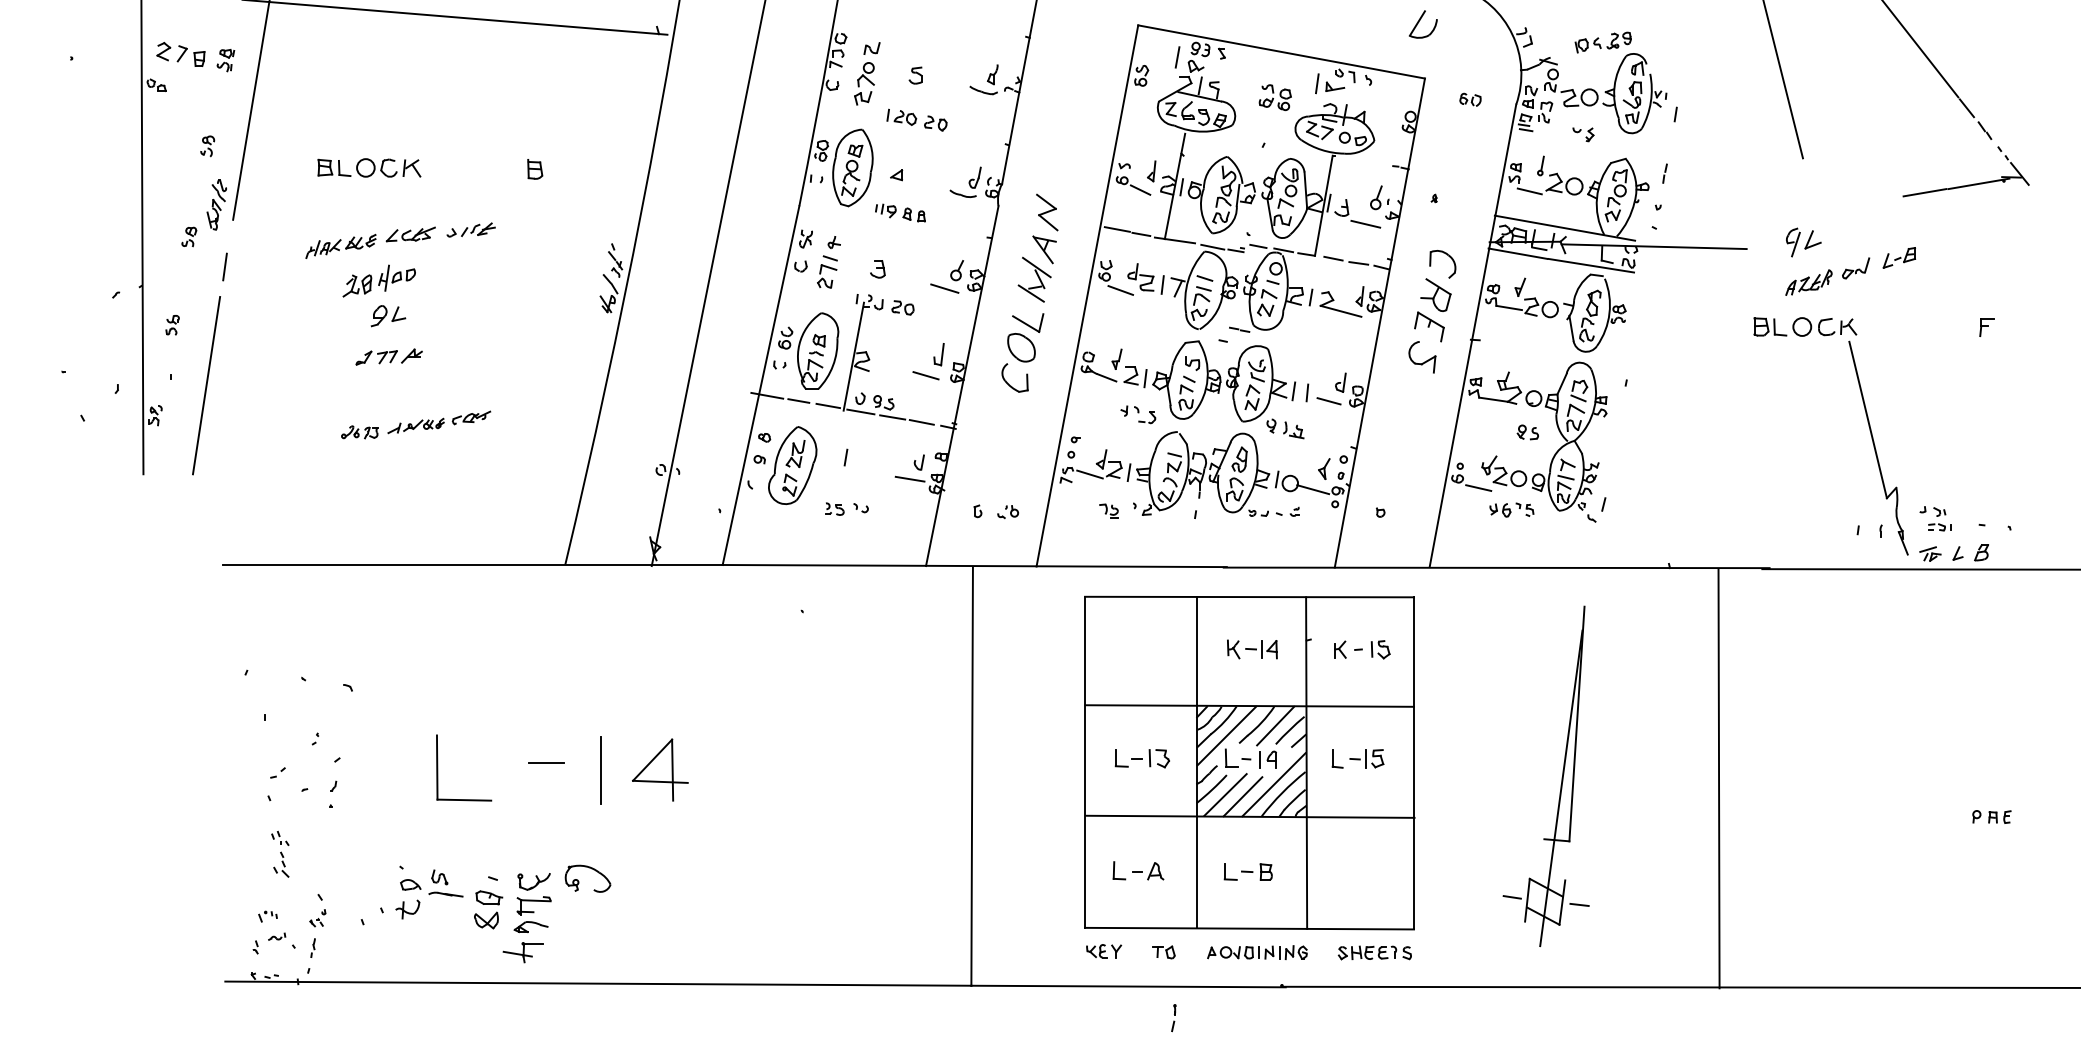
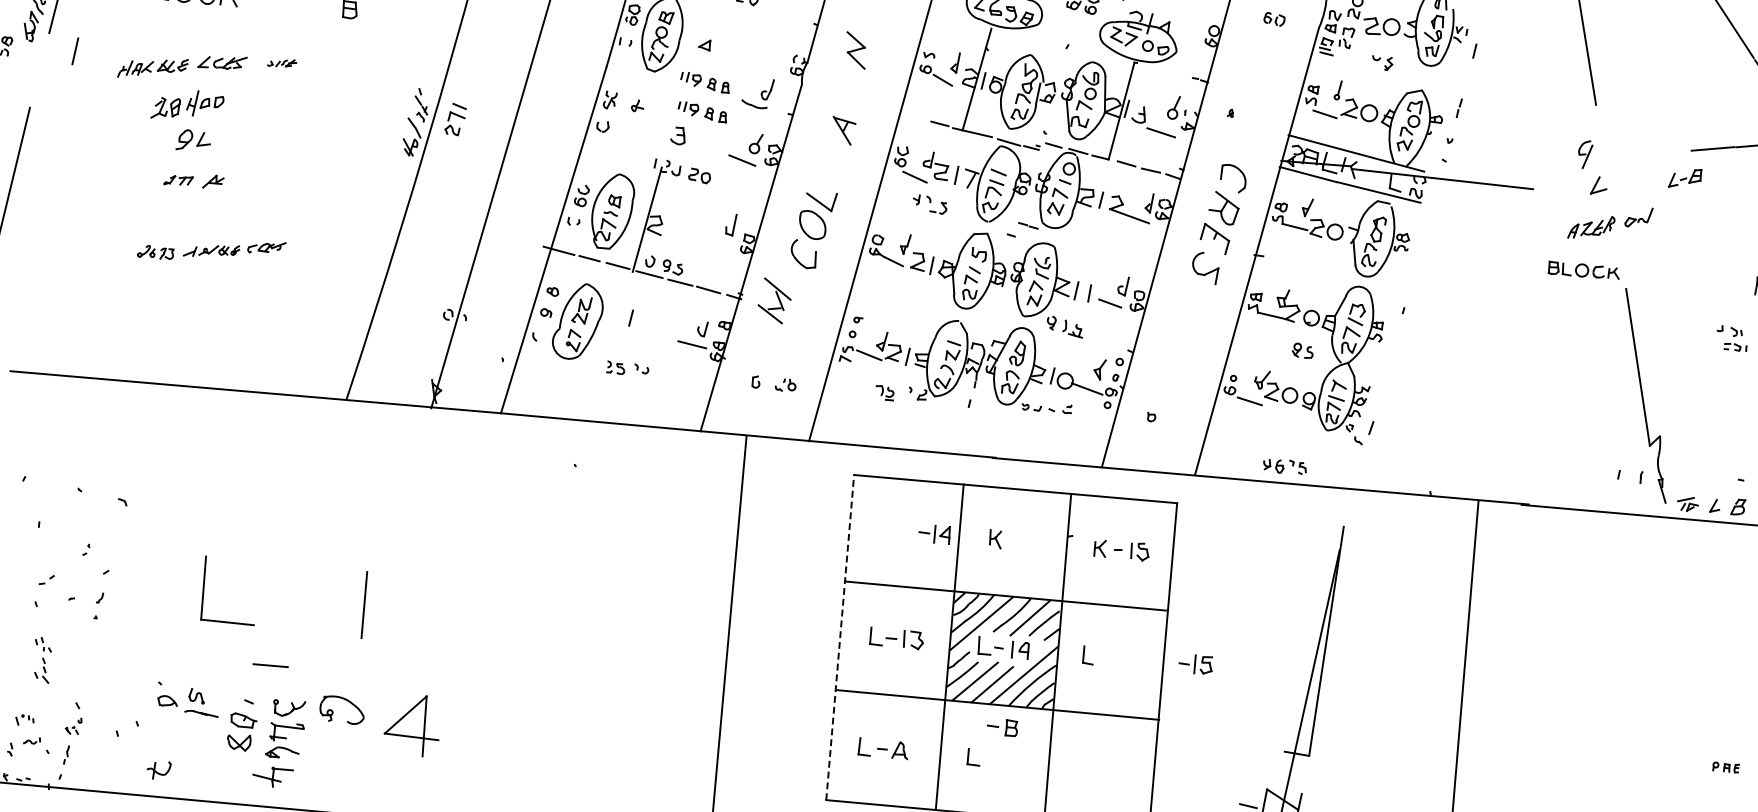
part: (965, 181) -> (757, 92), moved
part: (1047, 212) -> (856, 50), moved
part: (470, 229) -> (281, 62), size x0.6
line: (1116, 229) -> (915, 116), removed
part: (900, 242) -> (702, 111), added
part: (1793, 242) -> (1585, 154), moved
part: (1899, 257) -> (1685, 177), moved
line: (224, 266) -> (74, 50), moved
part: (827, 271) -> (455, 119), moved
part: (1034, 279) -> (774, 300), moved
part: (1805, 326) -> (1584, 270), size x0.7
part: (376, 357) -> (178, 180), size x0.7
line: (925, 375) -> (716, 244), removed
part: (1138, 414) -> (930, 204), moved
part: (1511, 509) -> (1284, 466), moved
part: (1935, 518) -> (1731, 338), moved
part: (1261, 649) -> (934, 534), moved
part: (1366, 758) -> (1195, 664), moved
line: (546, 762) -> (270, 665), moved
line: (1085, 762) -> (840, 637), solid -> dashed
part: (660, 769) -> (412, 724), moved
part: (1991, 816) -> (1725, 767), size x0.7
part: (1256, 871) -> (1002, 726), moved
part: (407, 909) -> (158, 770), moved

